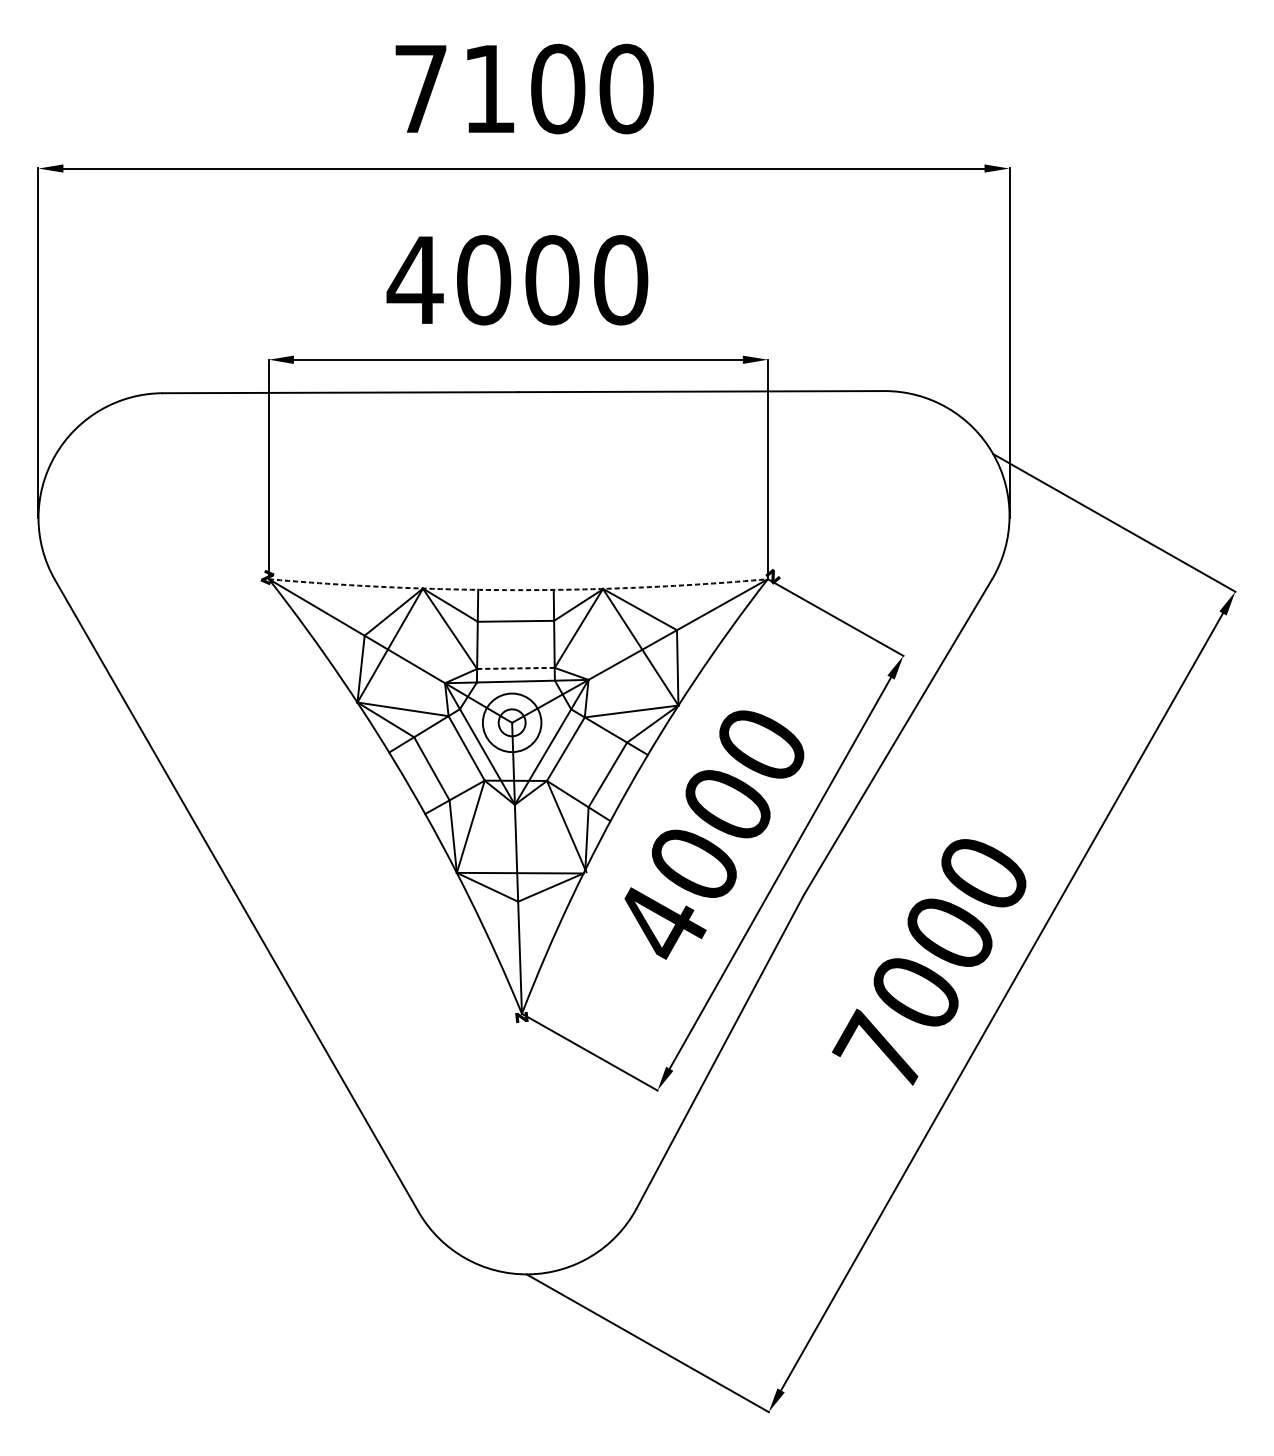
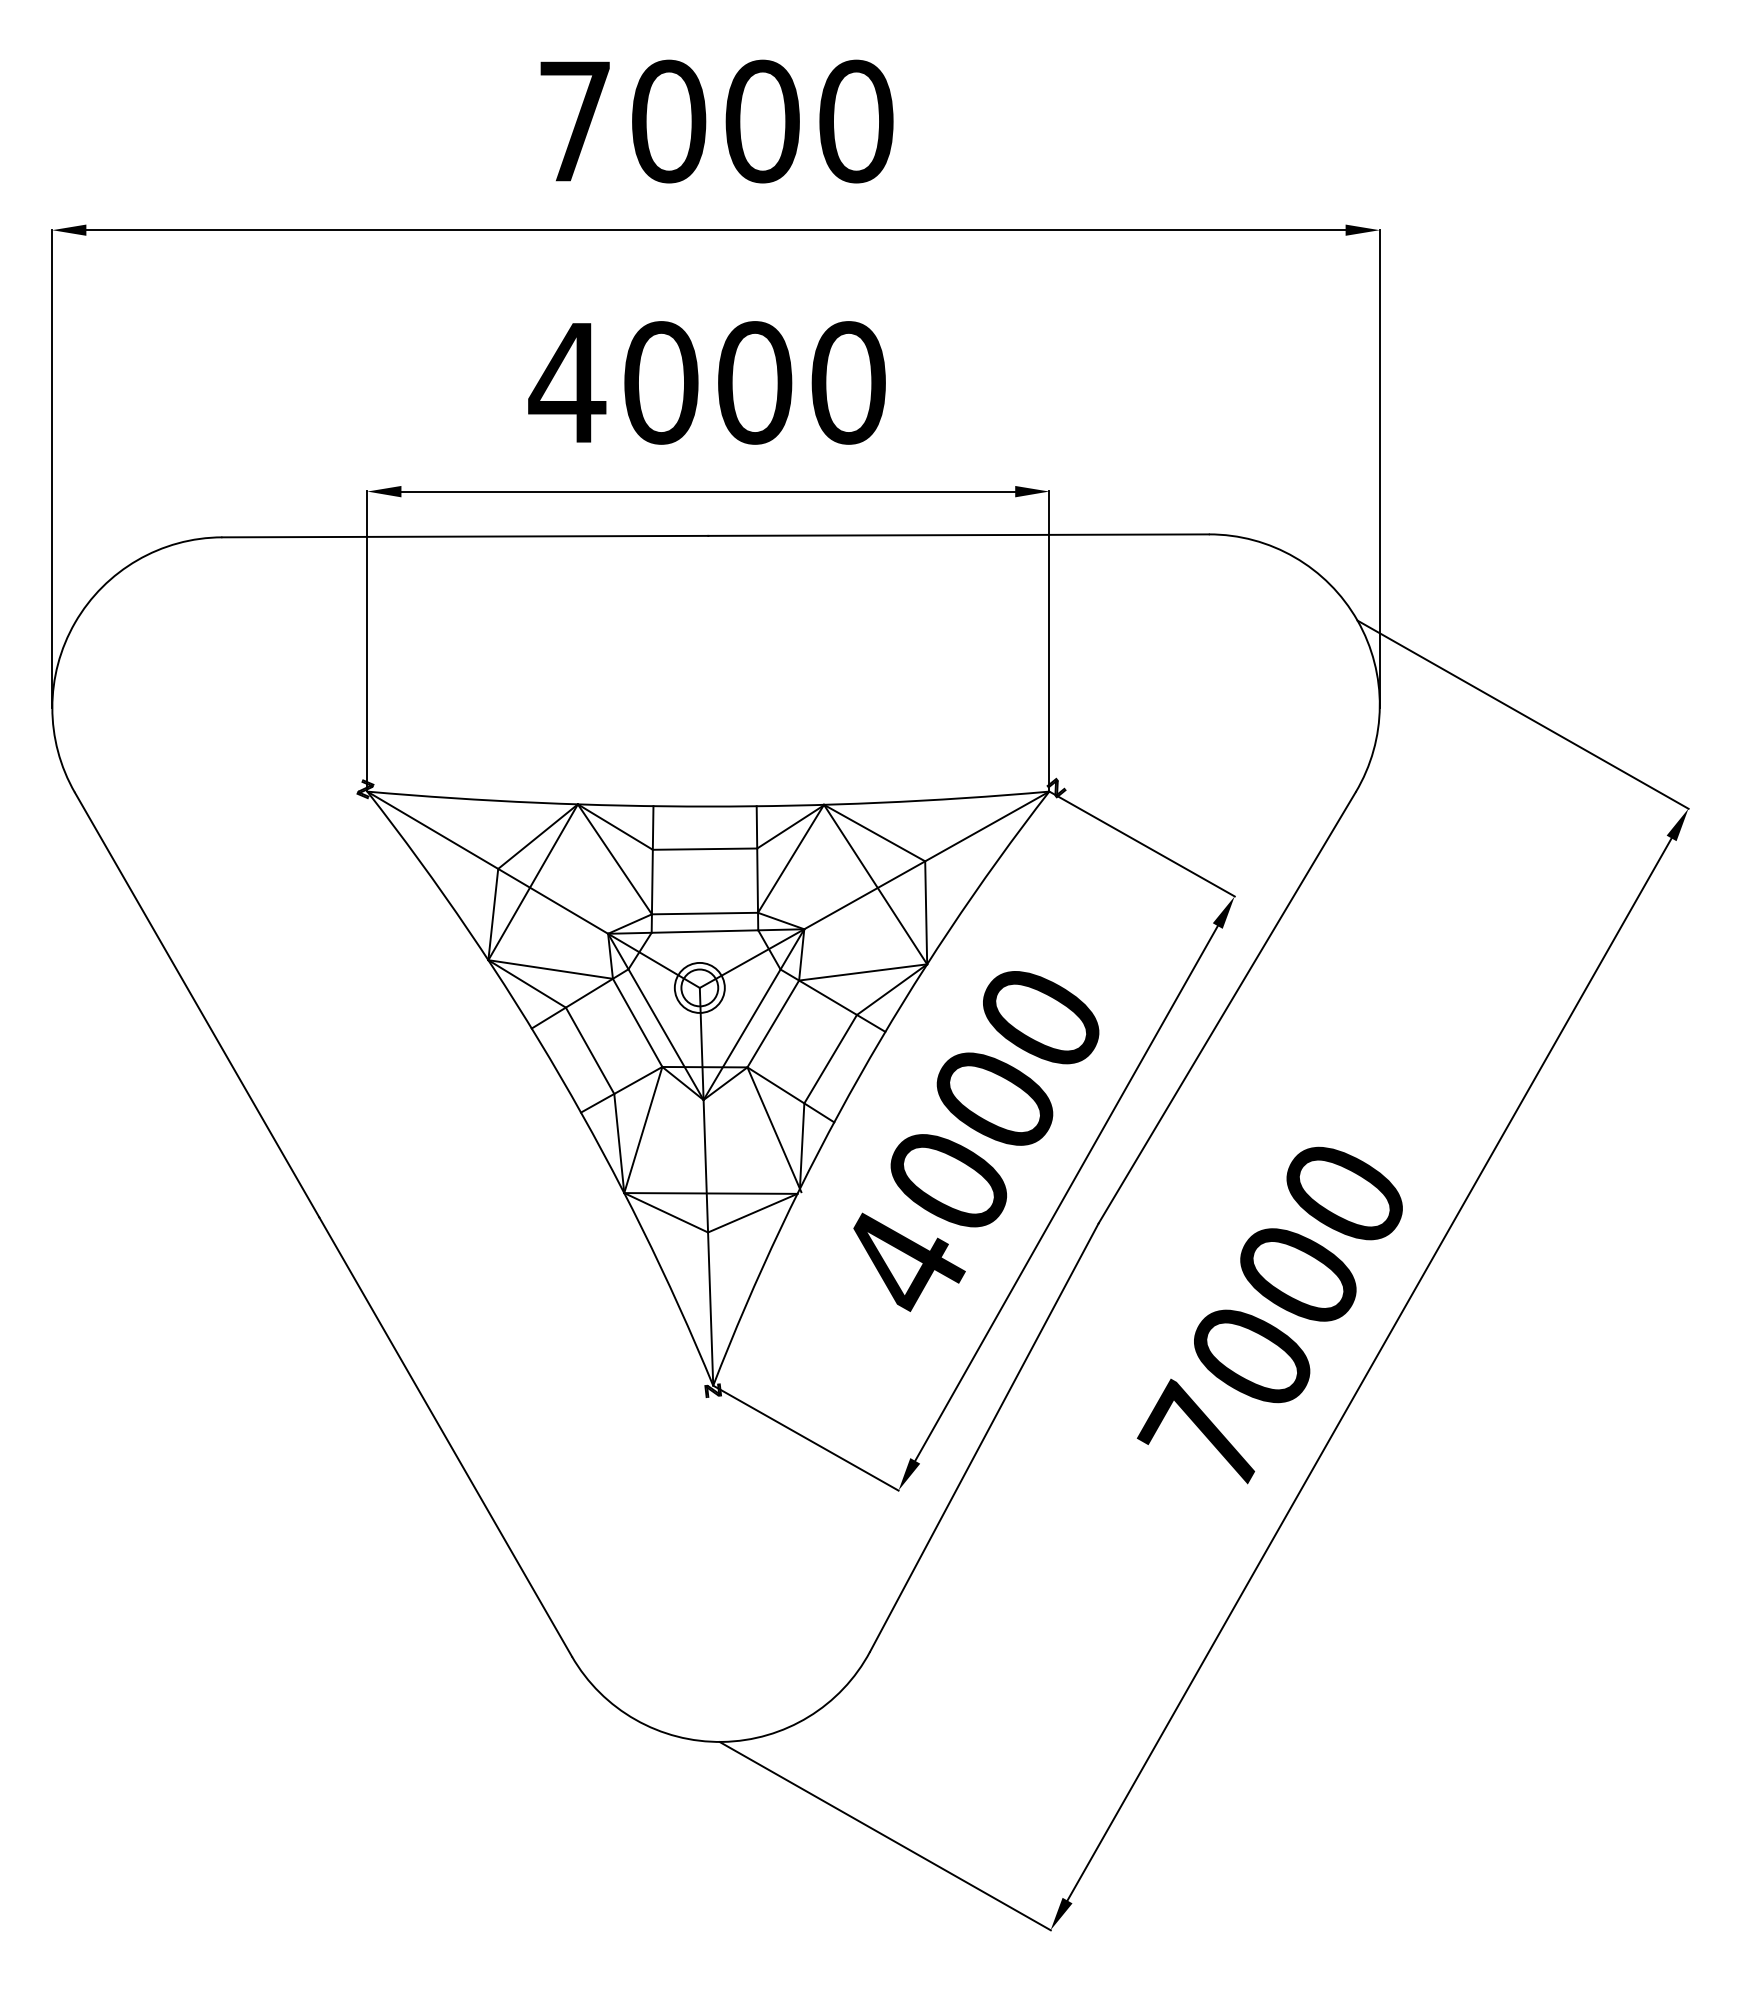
text: (489, 89) -> (669, 121), 7100 -> 7000
arc: (518, 590) -> (708, 806), dashed -> solid
line: (515, 668) -> (704, 913), dashed -> solid
circle: (511, 722) -> (699, 987), size x0.62

